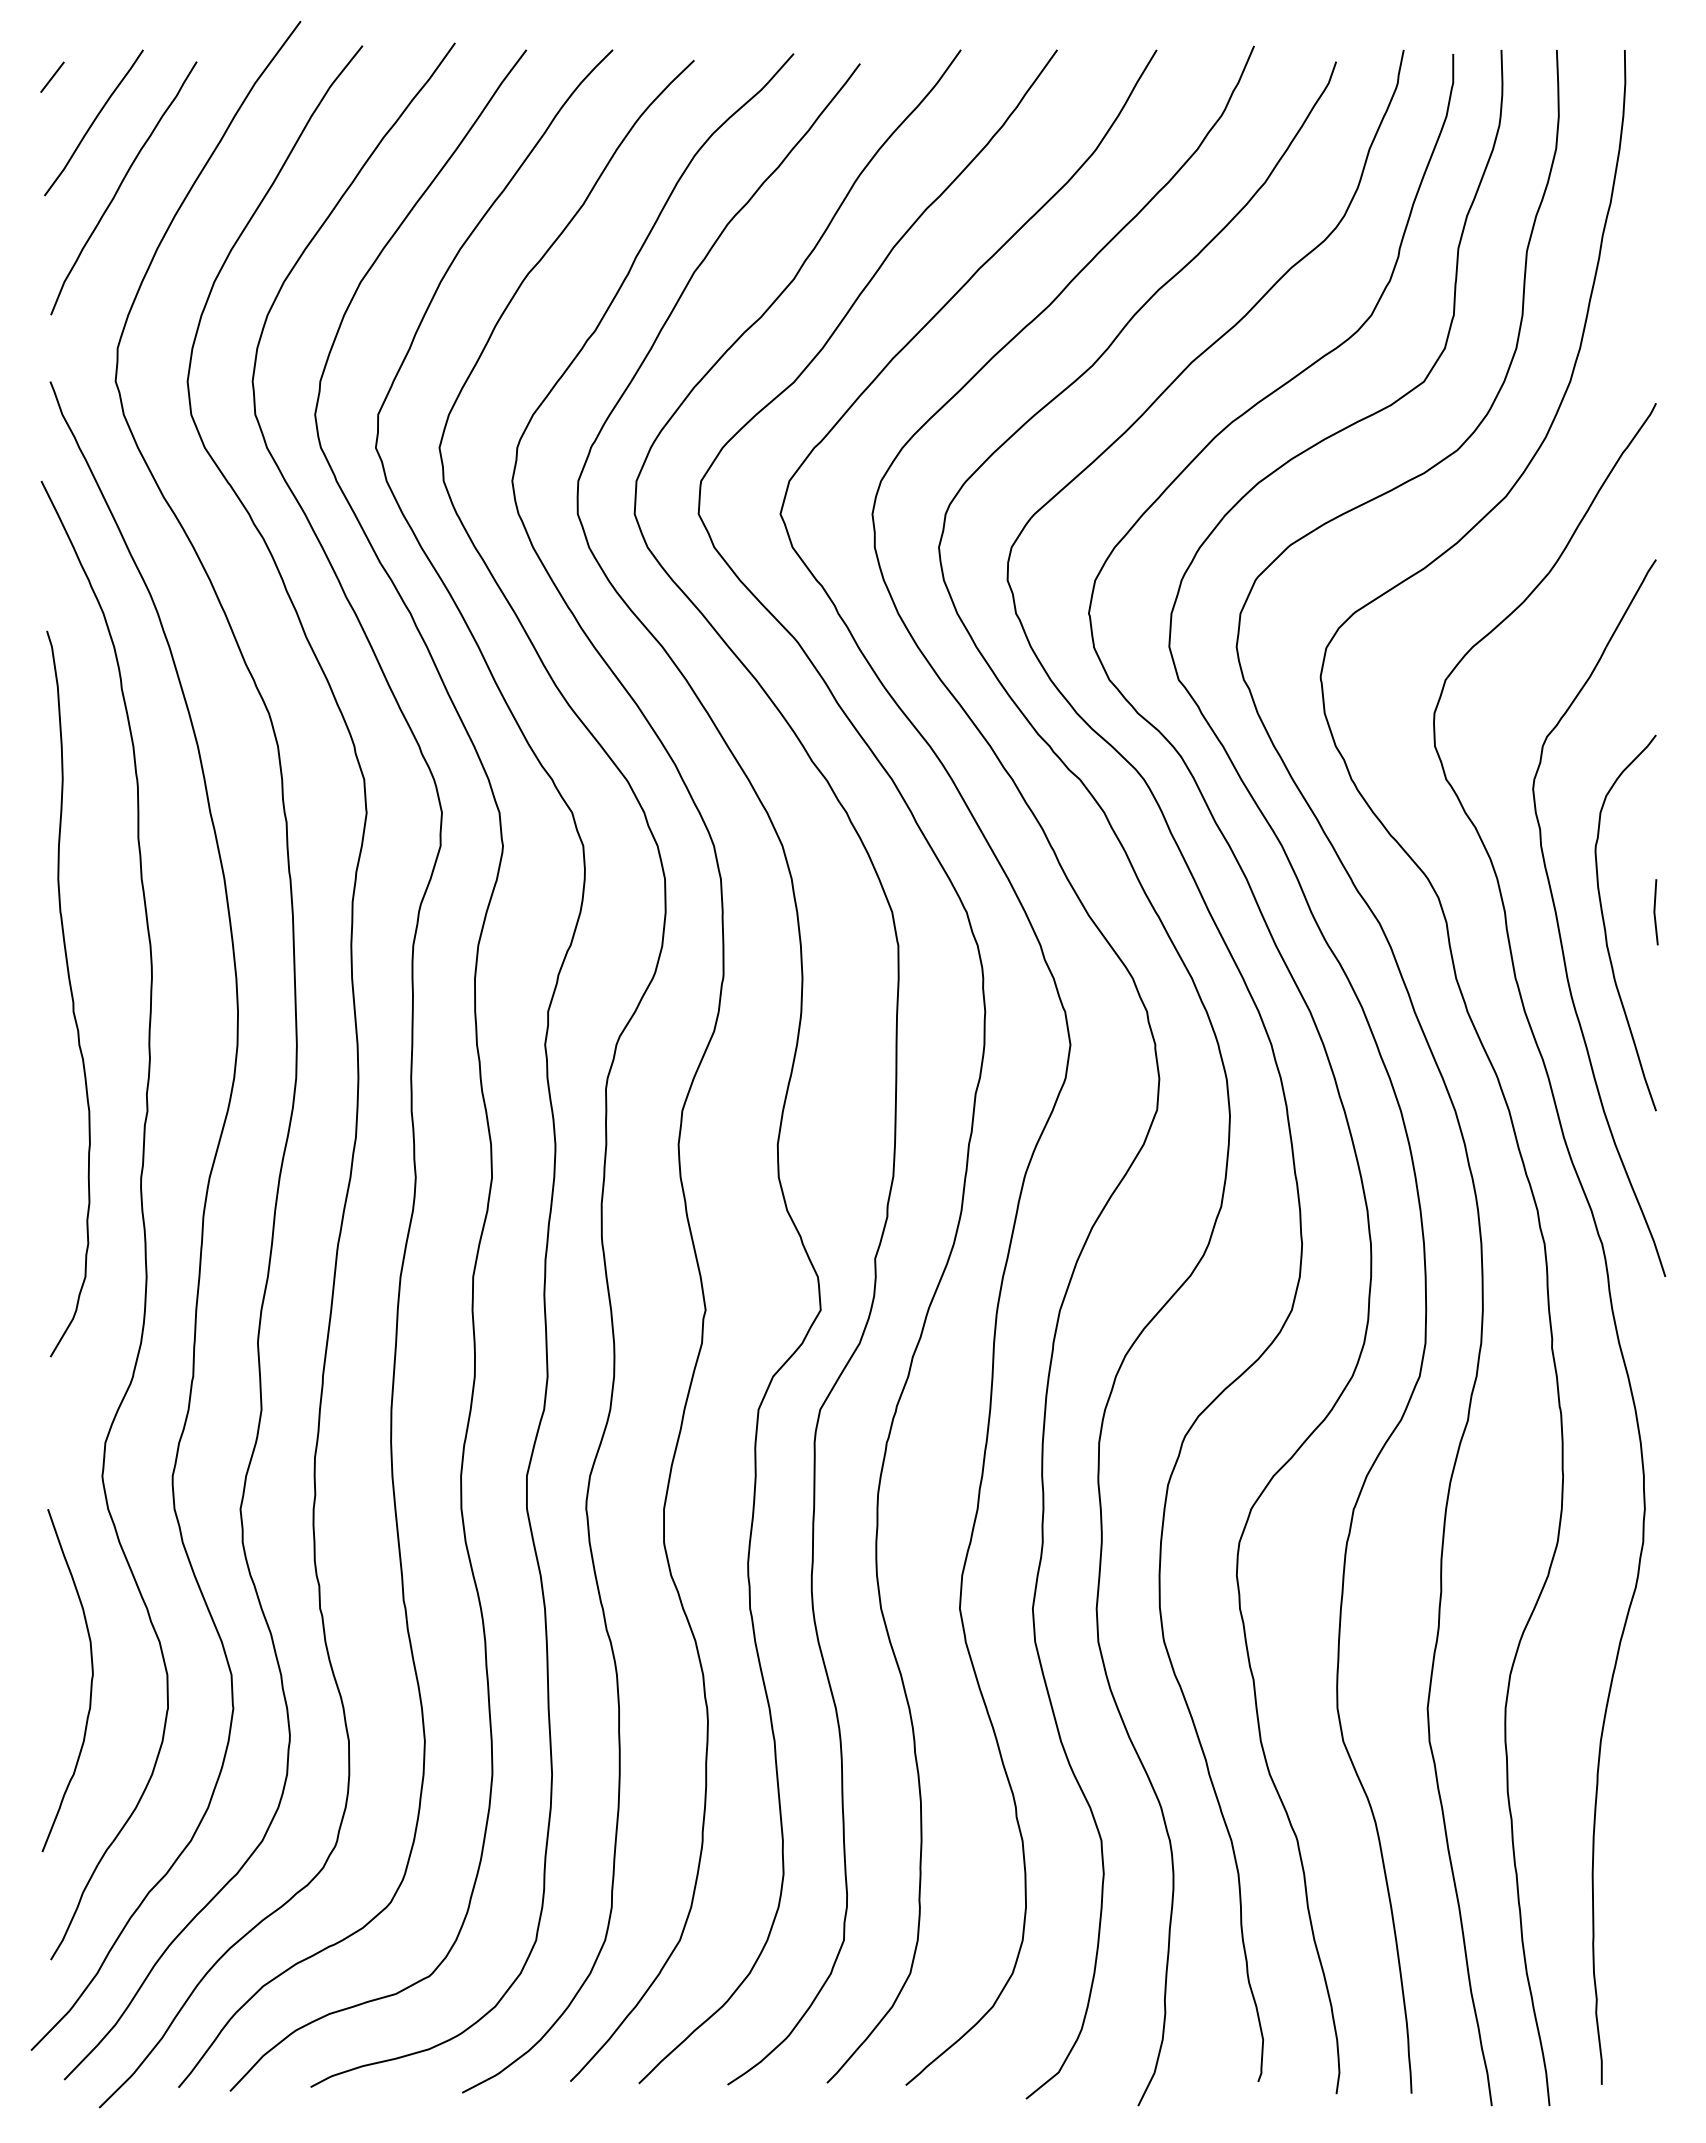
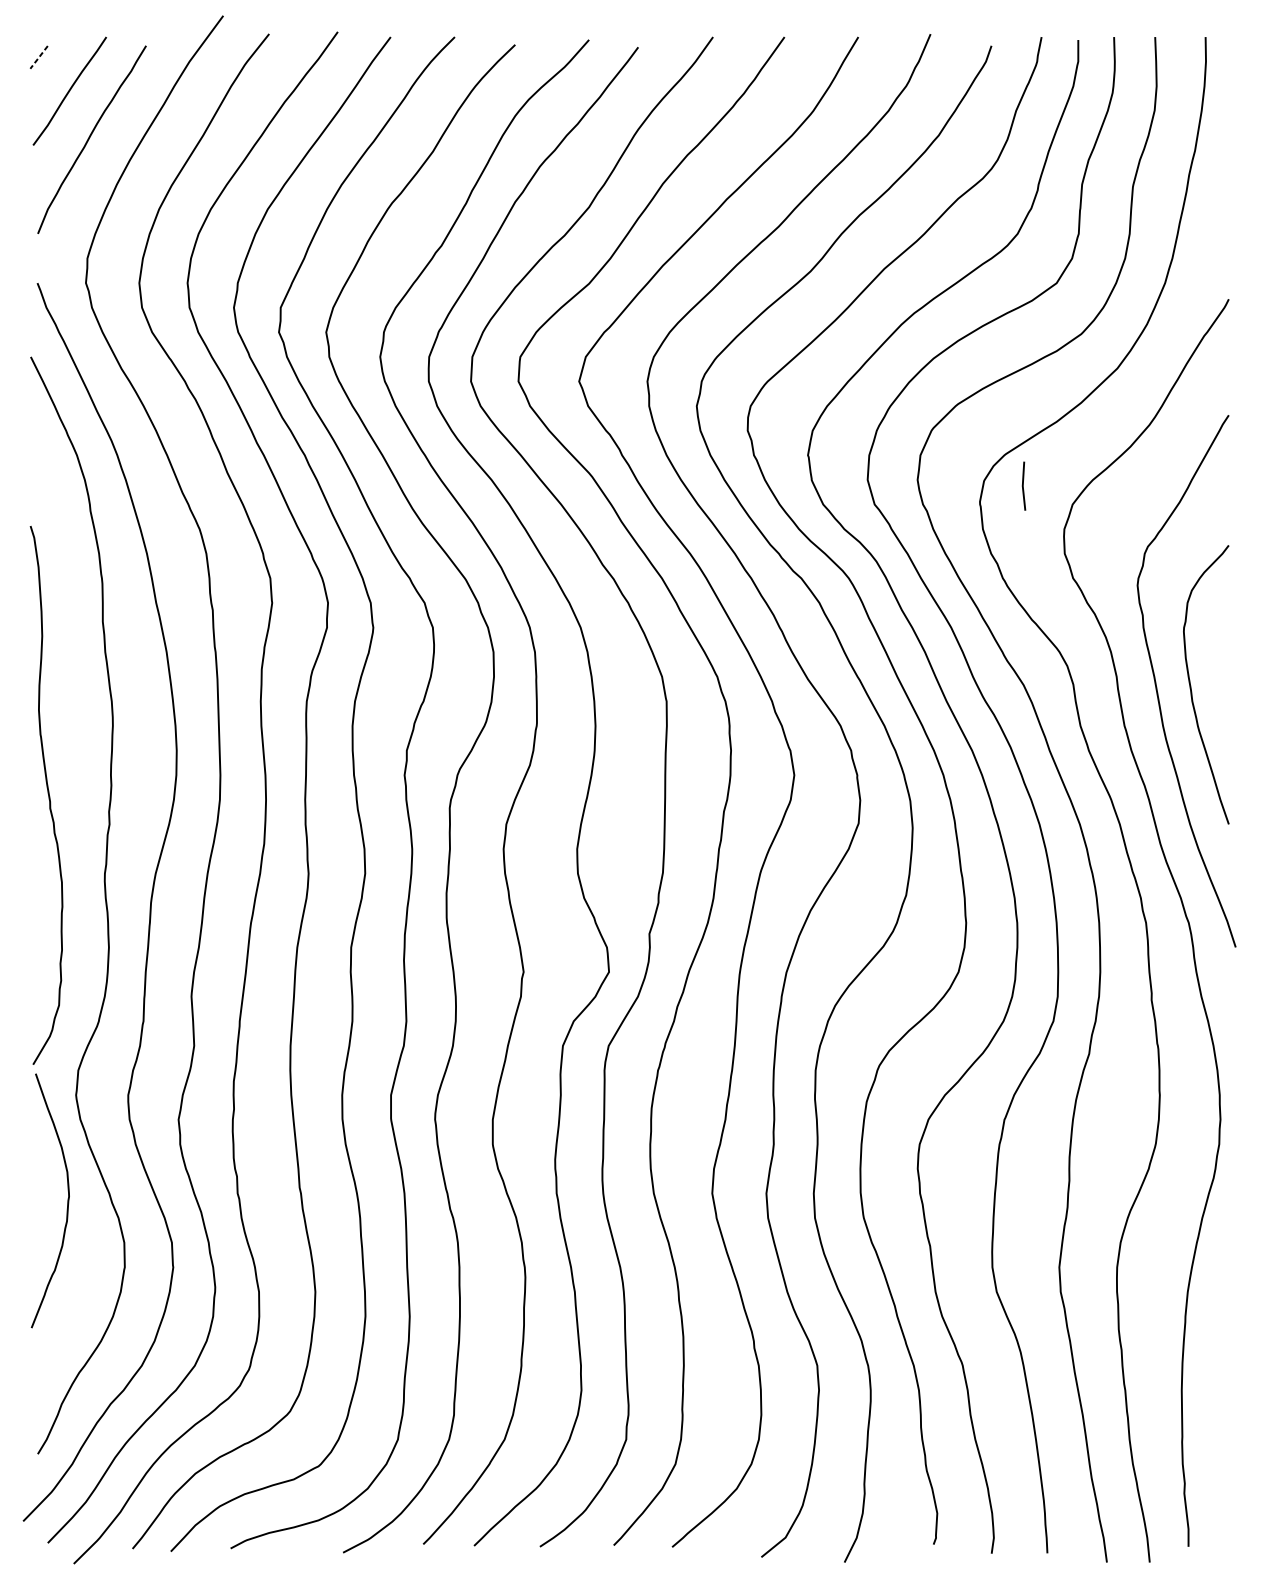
line: (52, 77) -> (39, 57), solid -> dashed
line: (1655, 912) -> (1023, 486), moved
curve: (70, 993) -> (48, 795), moved
curve: (90, 1682) -> (67, 1202), moved

